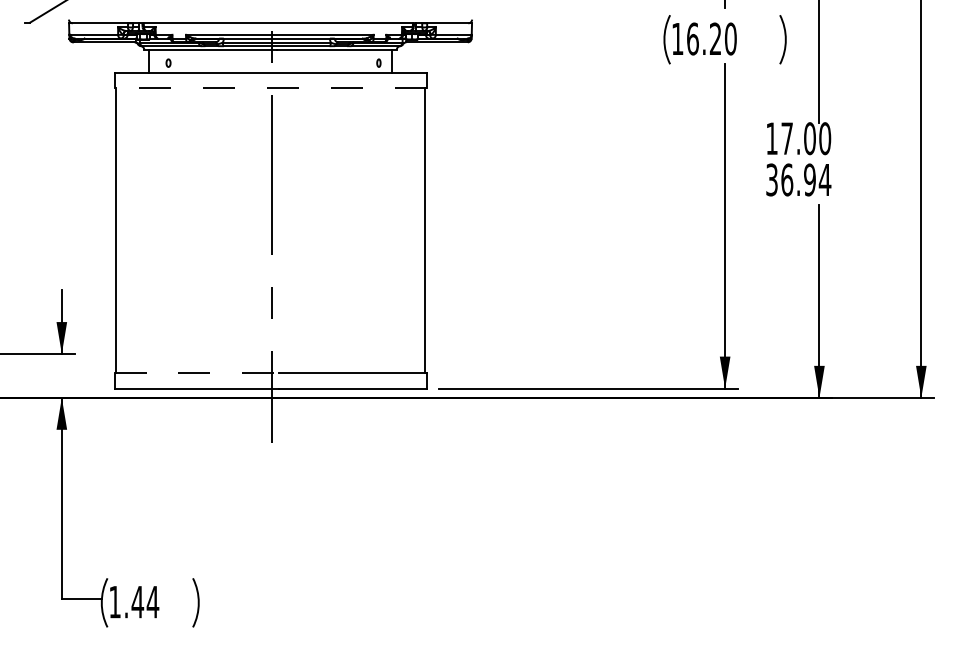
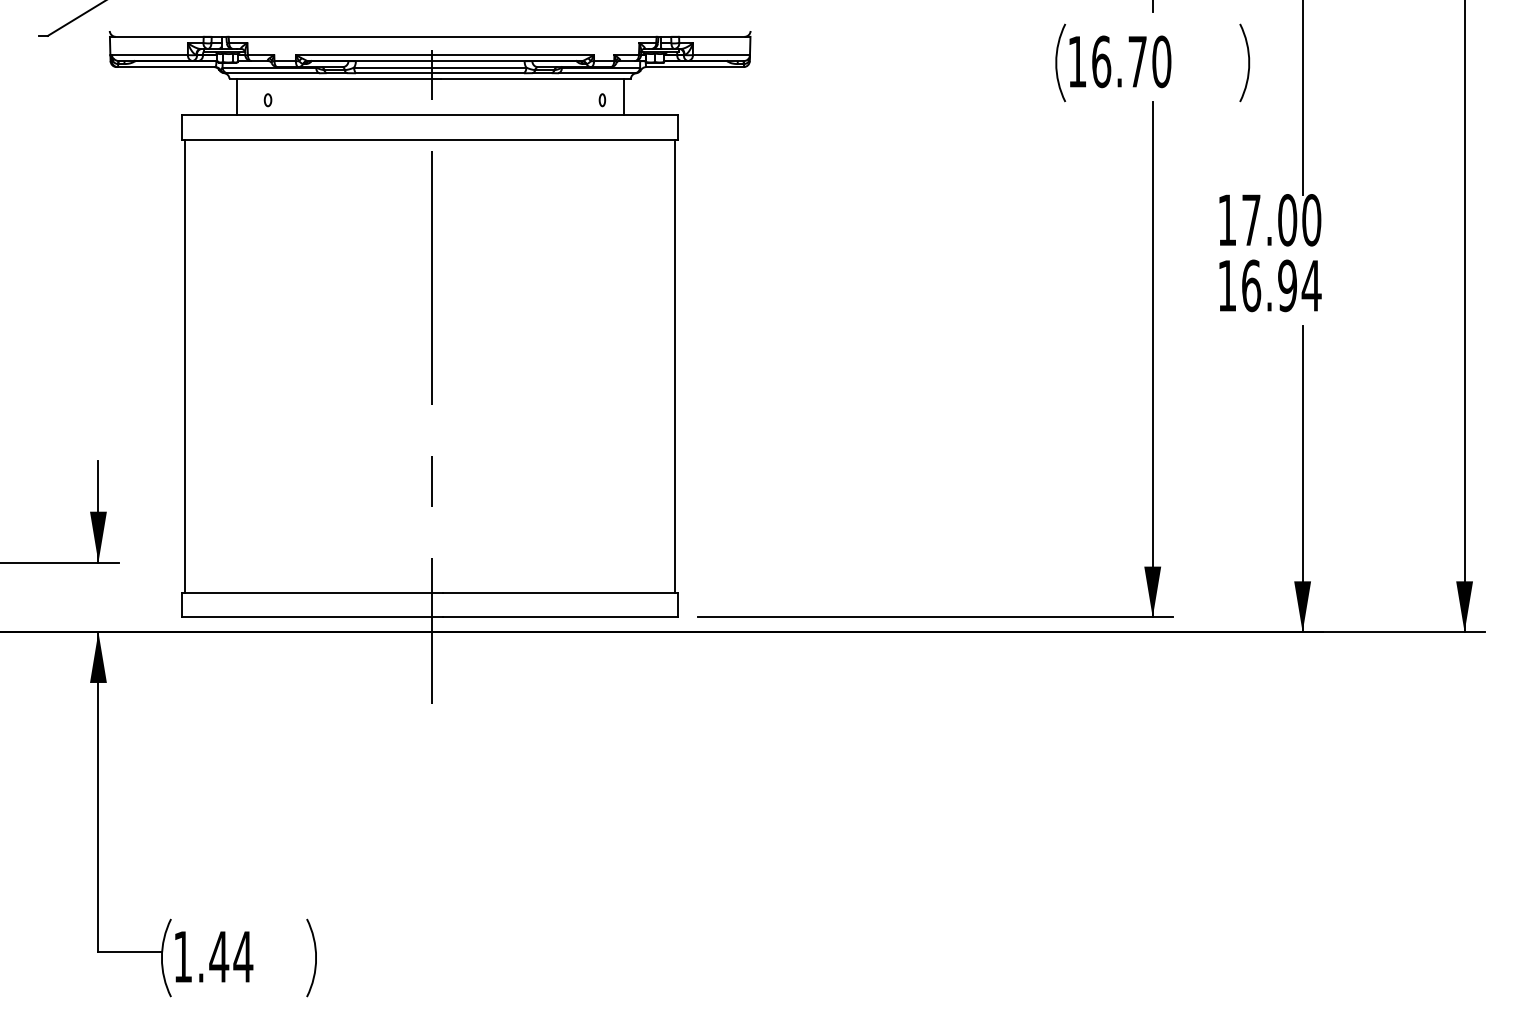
text: (715, 38) -> (1137, 60), 16.20 -> 16.70
line: (270, 87) -> (430, 138), dashed -> solid
text: (771, 179) -> (1226, 285), 36.94 -> 16.94
line: (197, 373) -> (314, 593), dashed -> solid

